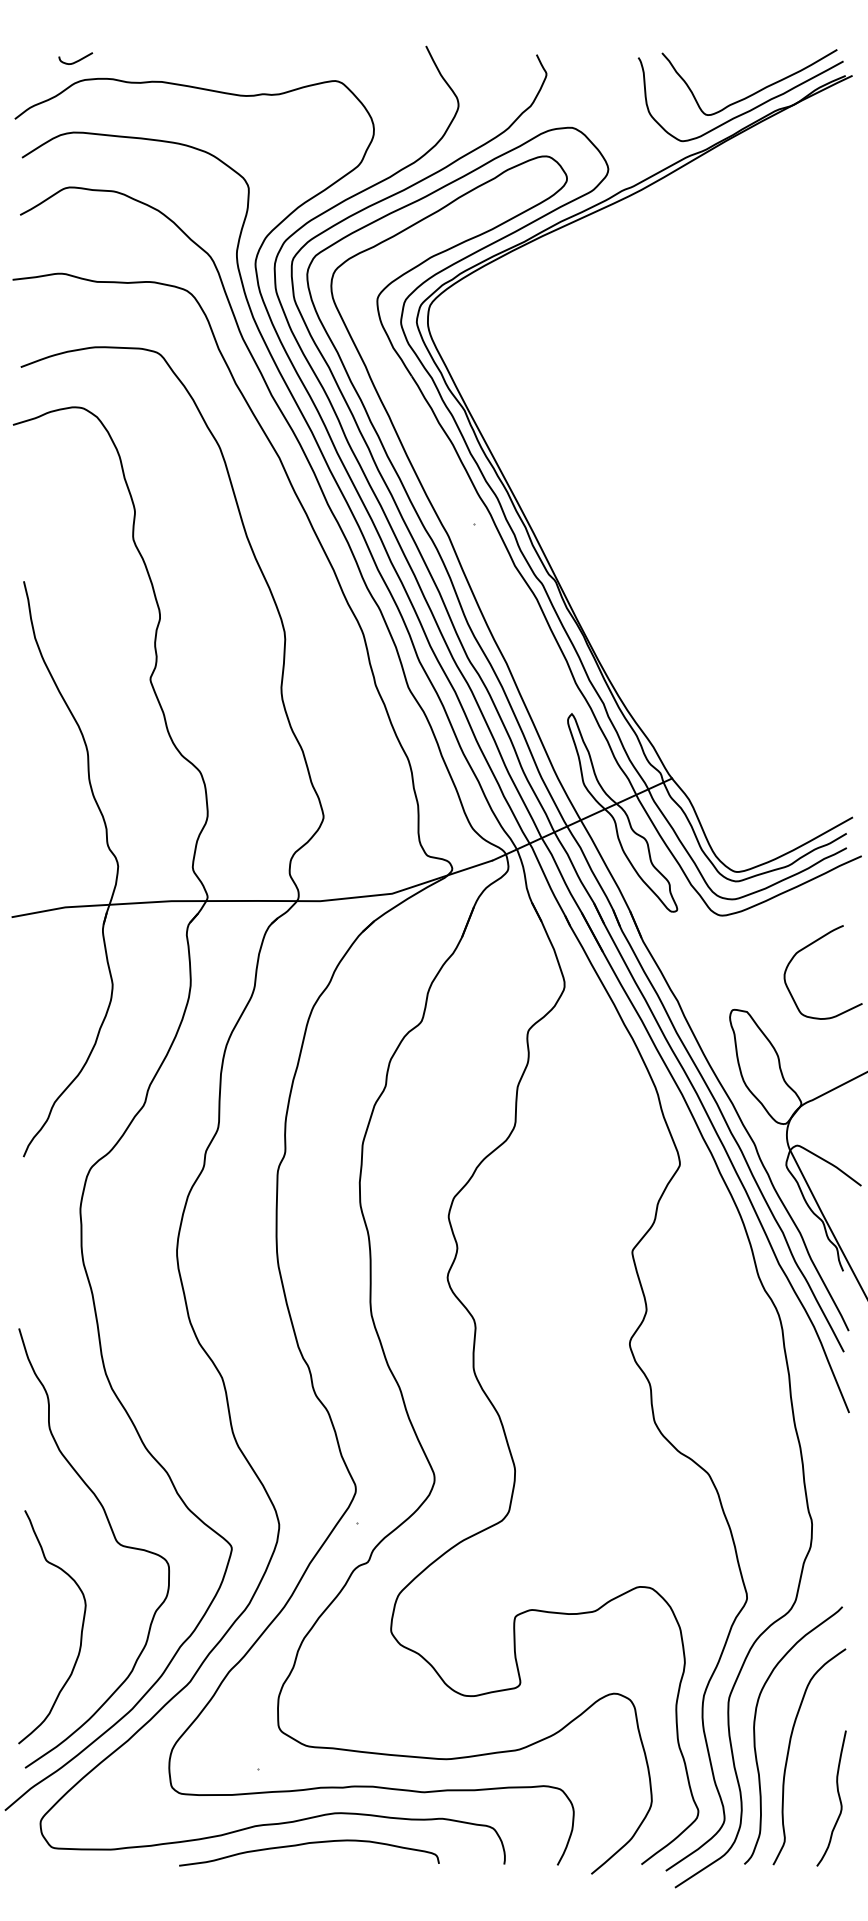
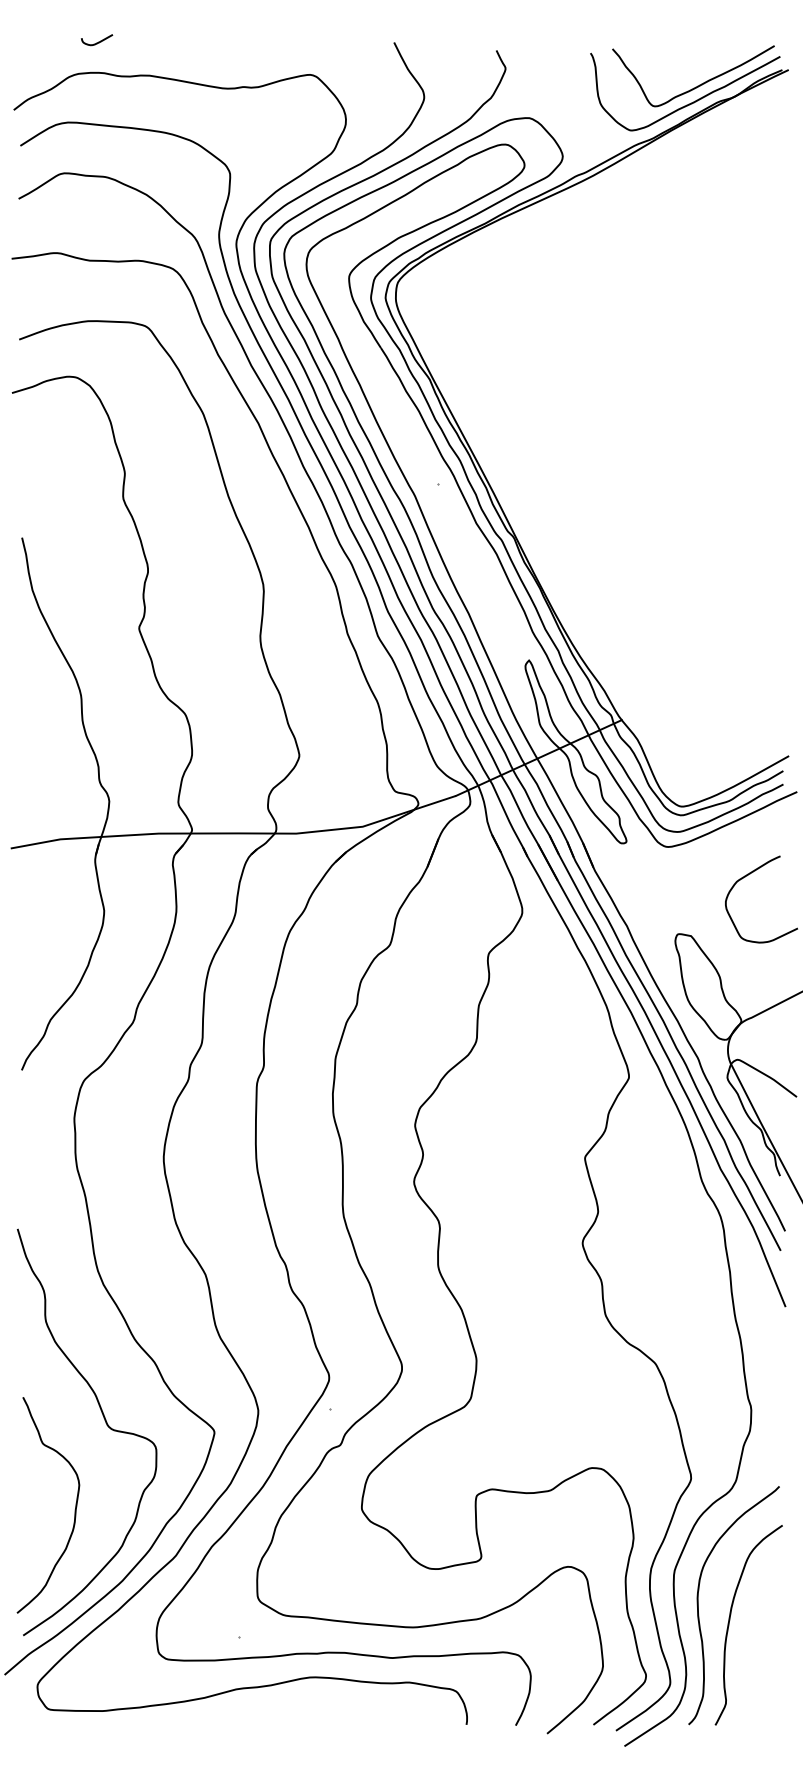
curve: (77, 60) -> (98, 41), moved
curve: (838, 1797) -> (775, 1662), removed
curve: (307, 1844) -> (284, 1706), removed

